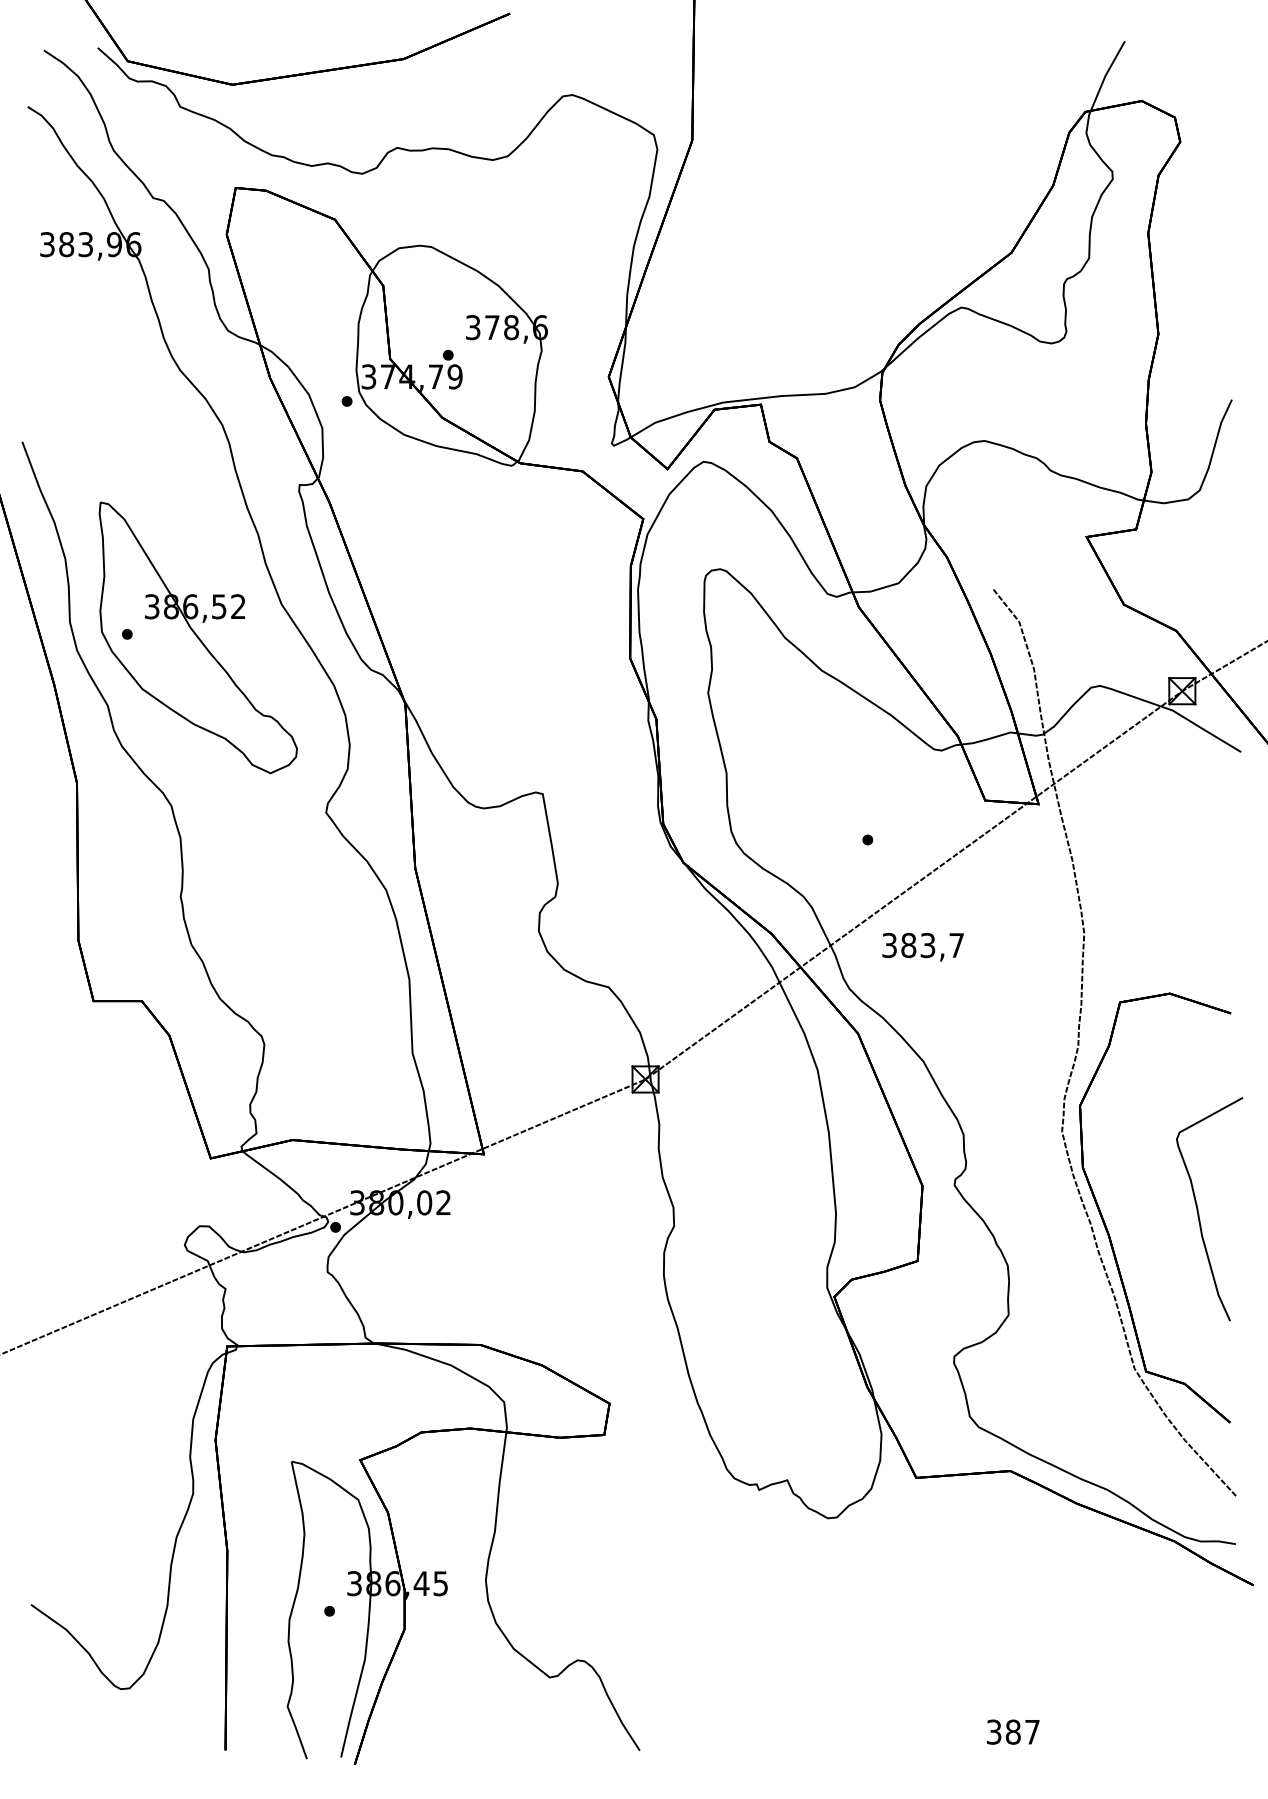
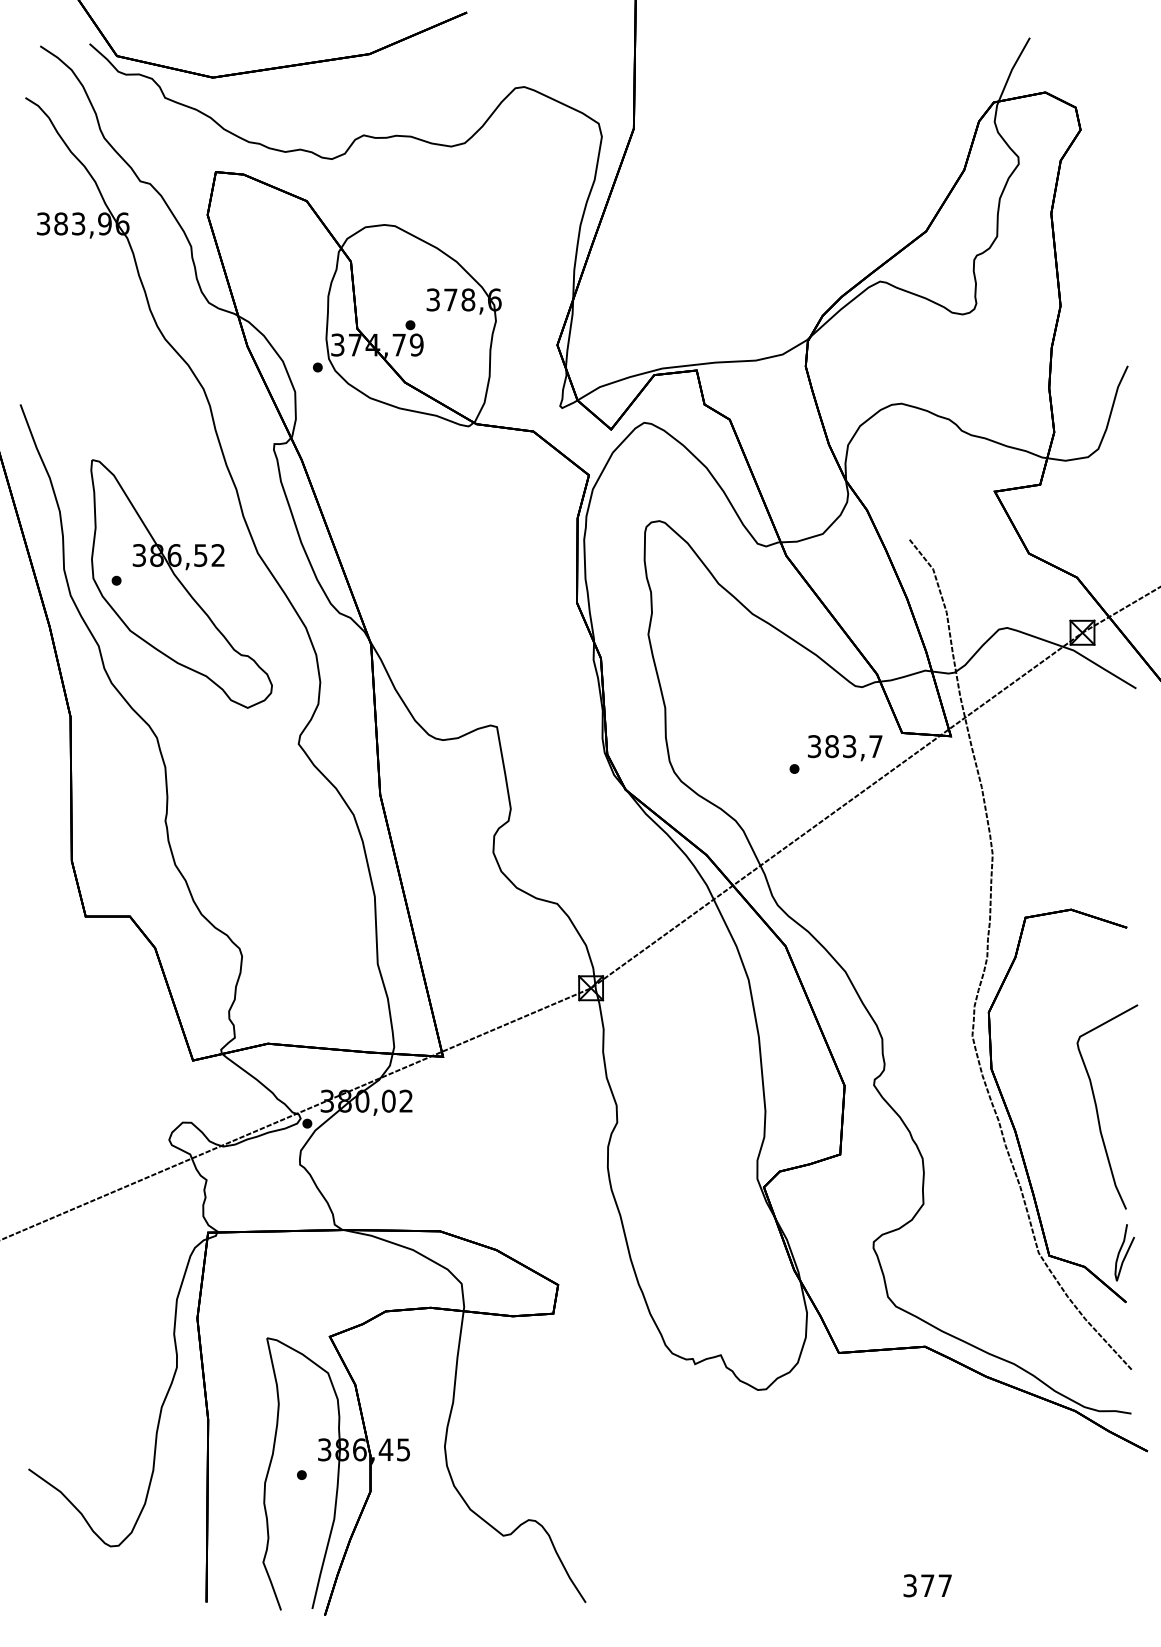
text: (922, 946) -> (844, 747), moved
curve: (1229, 1369) -> (1125, 1253), added
text: (1012, 1731) -> (927, 1585), 387 -> 377

